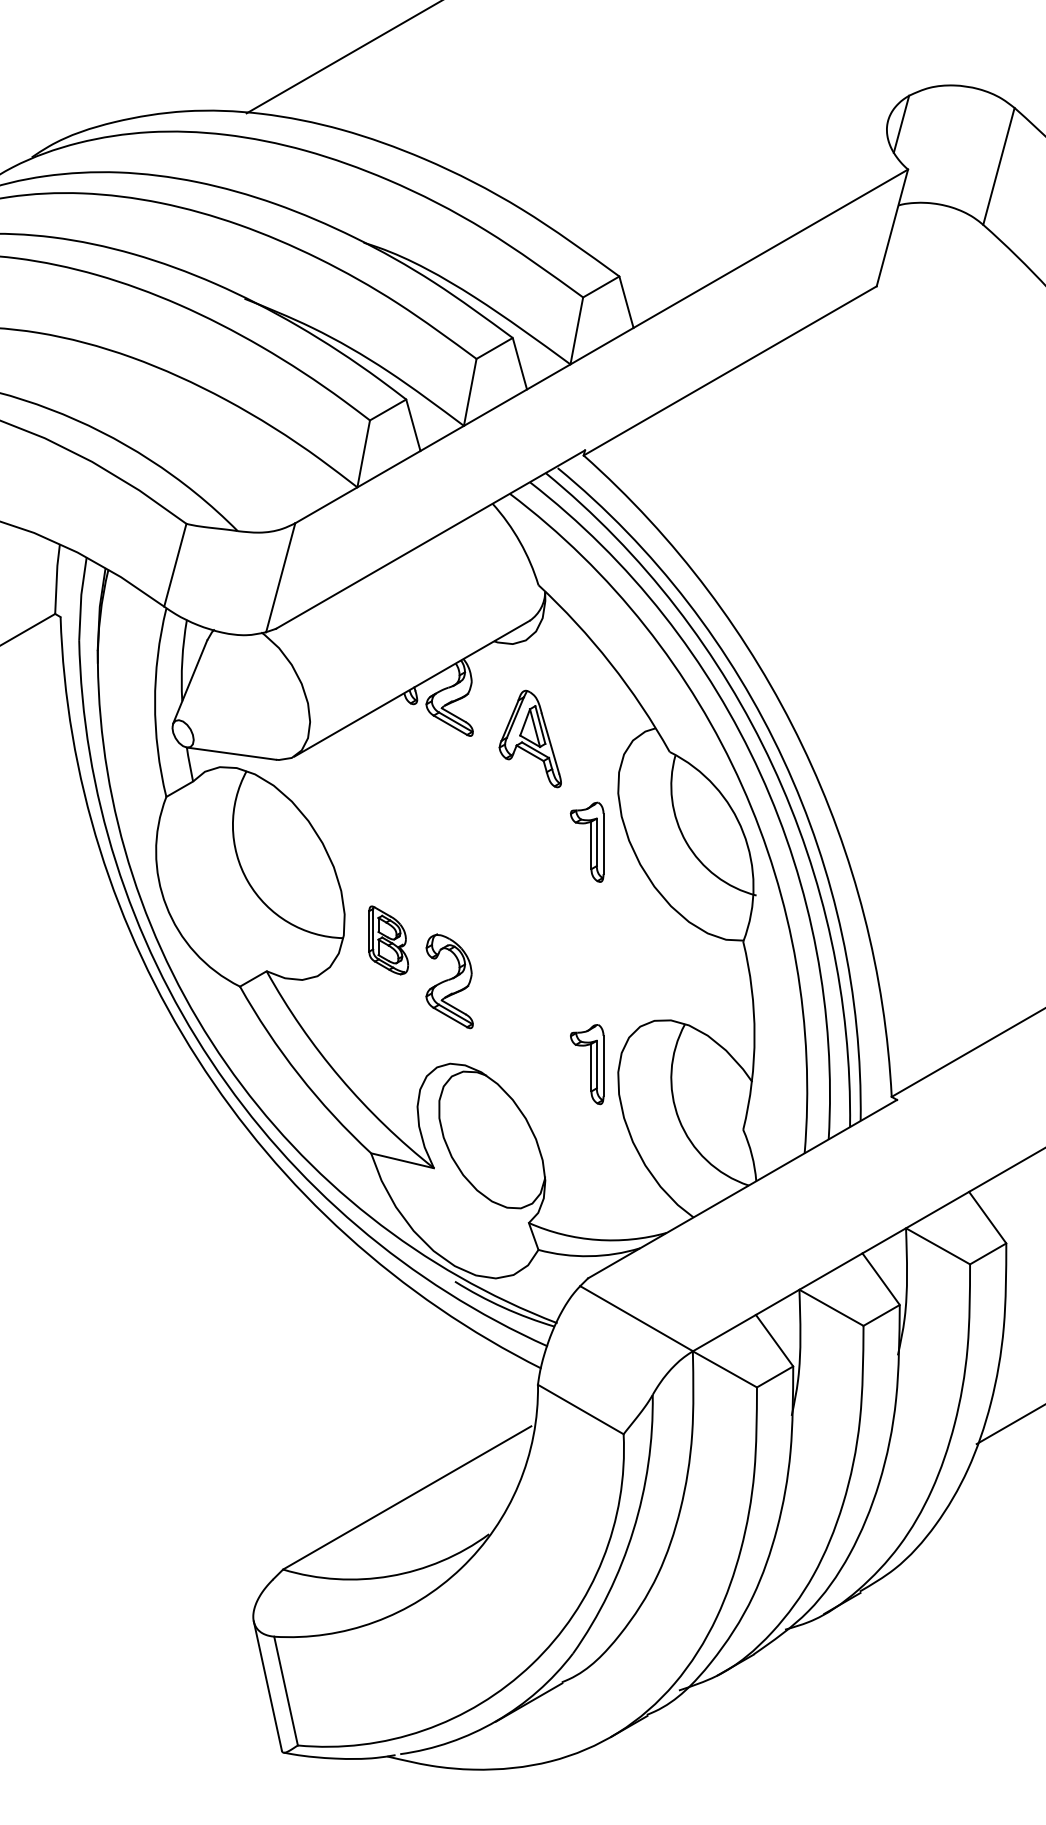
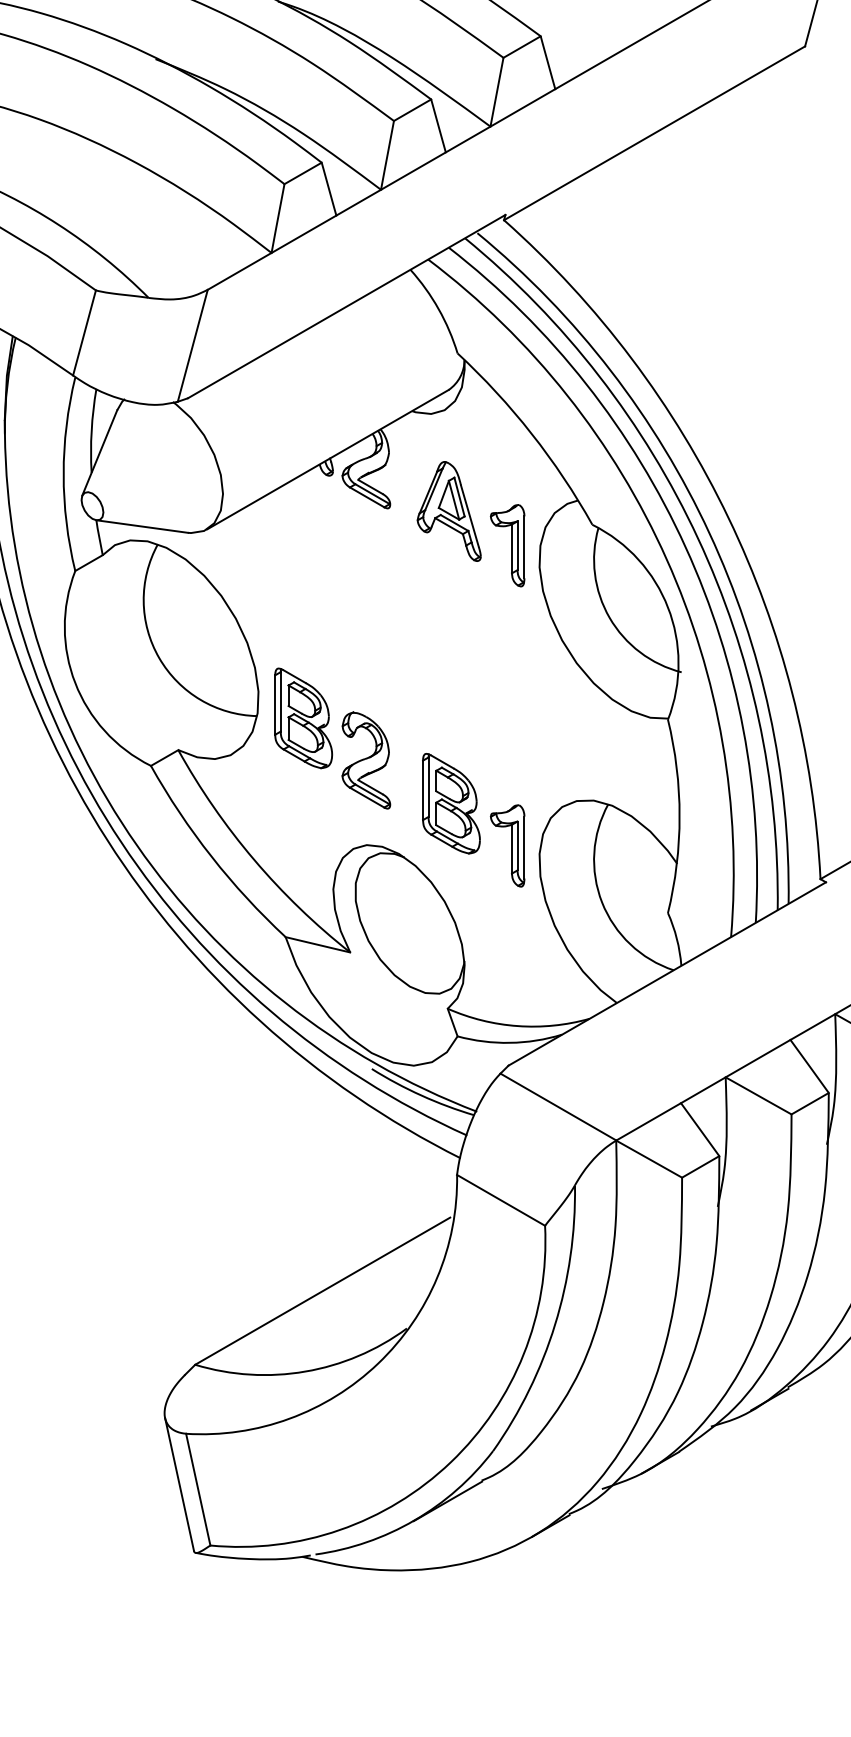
part: (586, 841) -> (506, 544), moved
part: (388, 940) -> (303, 718), size x1.43
part: (532, 1023) -> (451, 803), added

